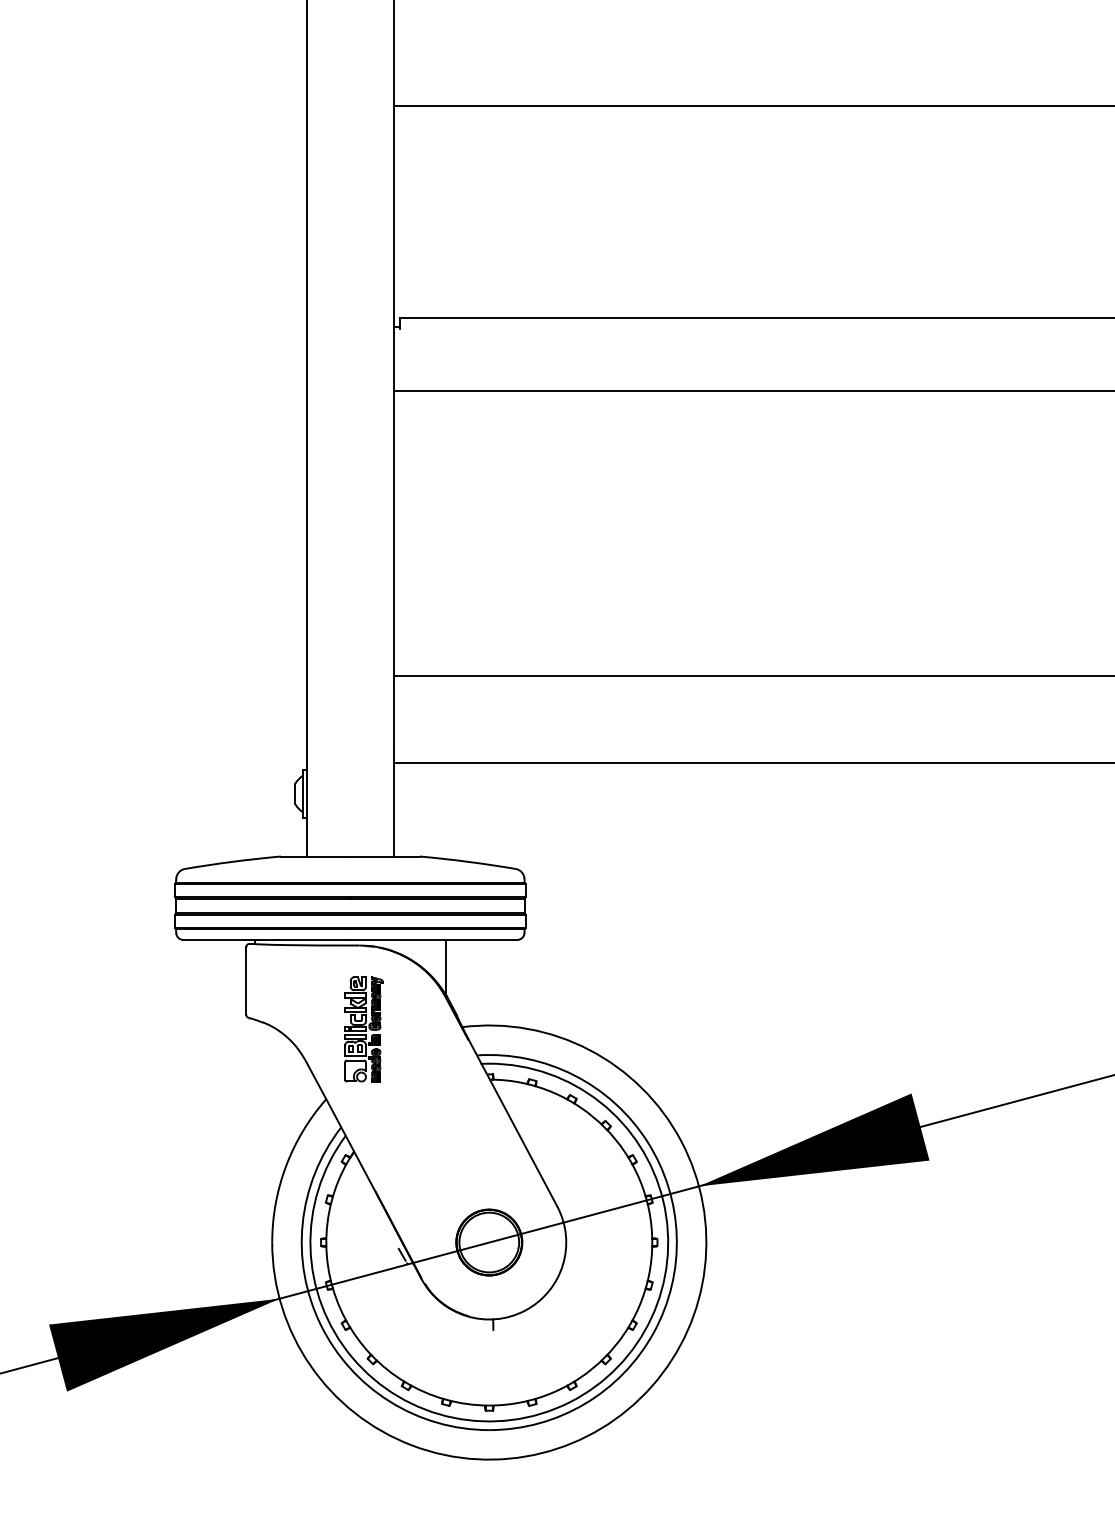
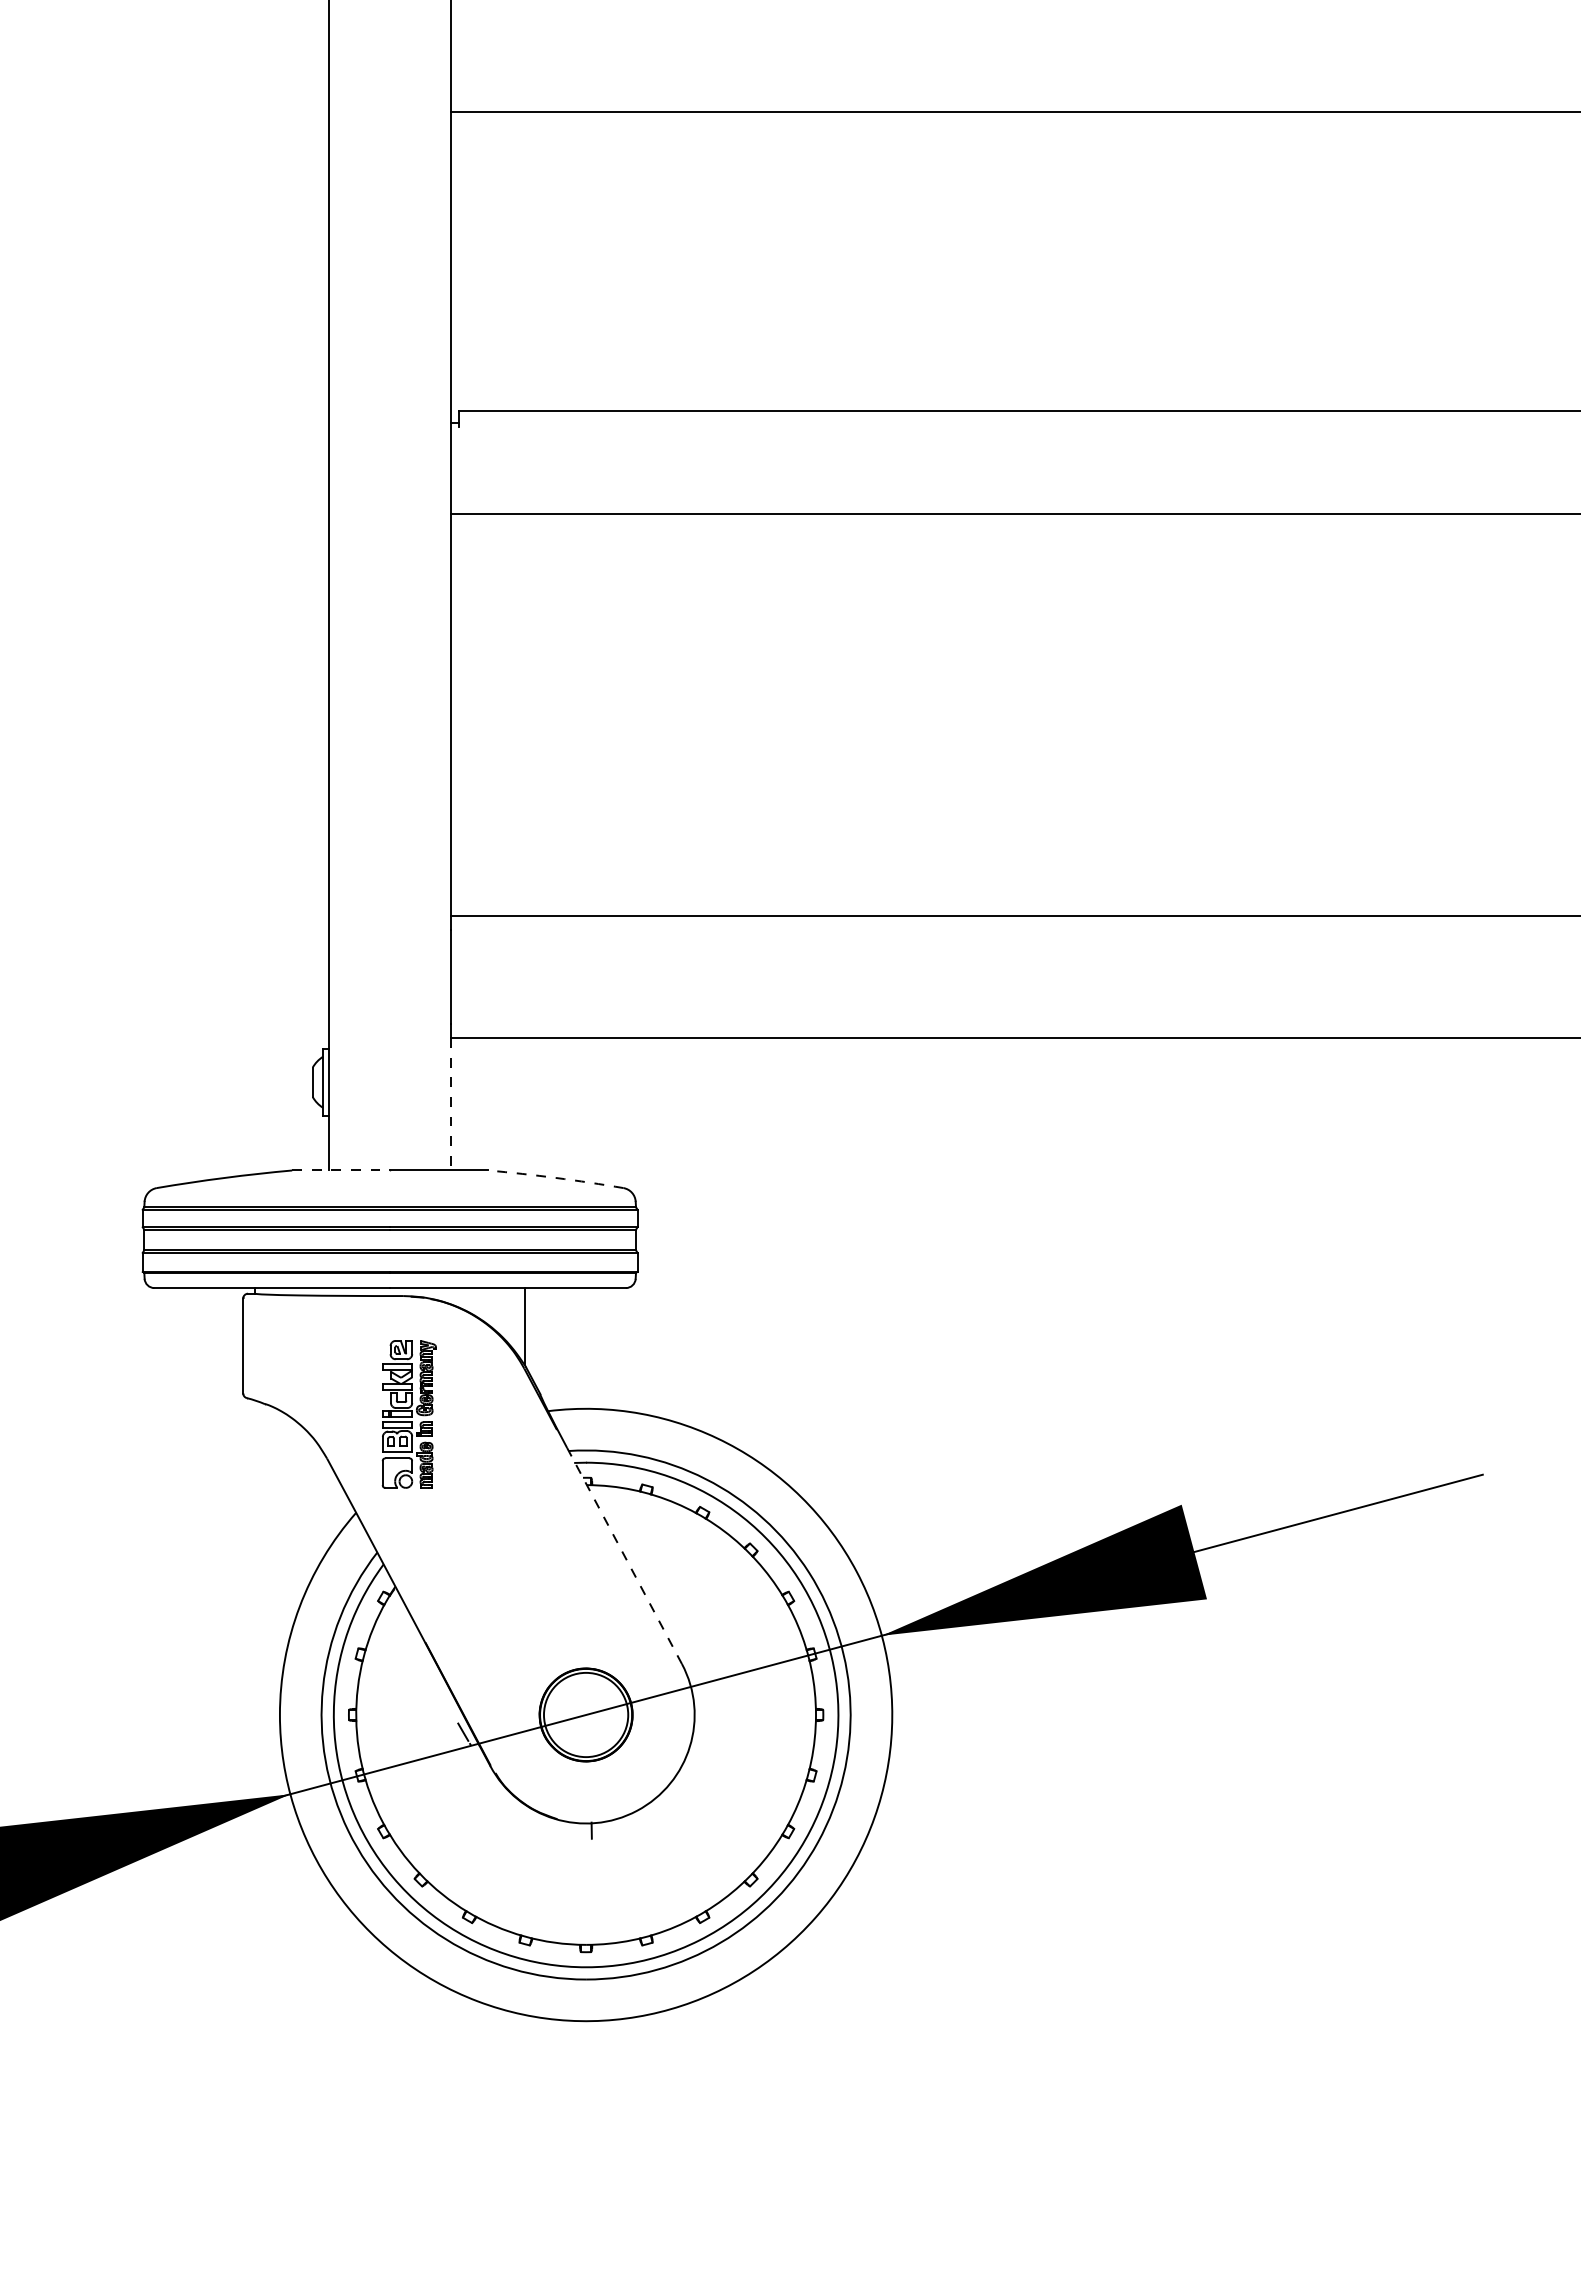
line: (393, 809) -> (451, 1104), solid -> dashed
line: (315, 856) -> (341, 1170), solid -> dashed
arc: (468, 861) -> (556, 1177), solid -> dashed
line: (516, 1129) -> (624, 1555), solid -> dashed

